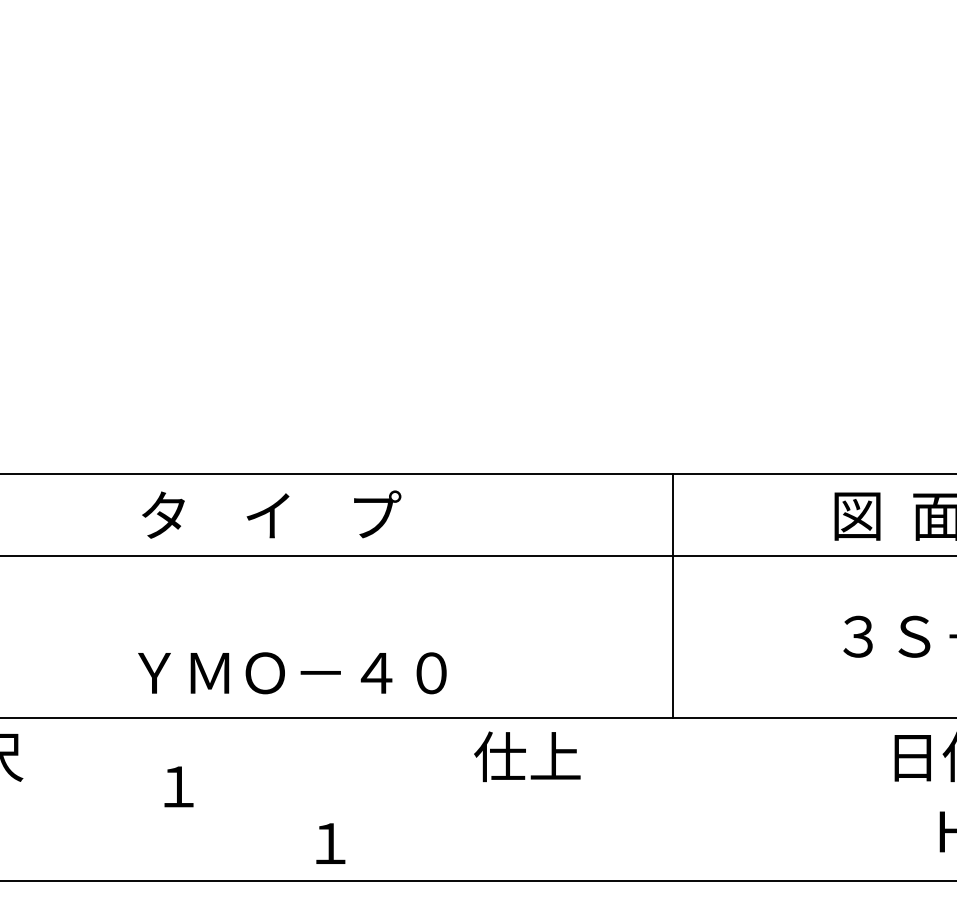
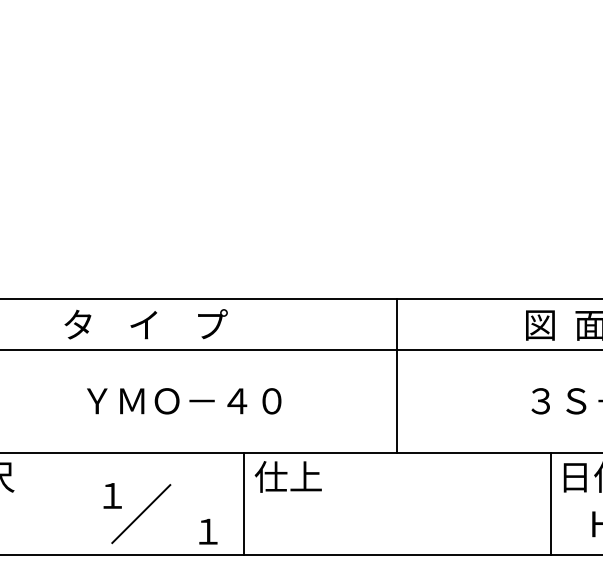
text: (270, 514) -> (145, 324), moved
line: (673, 595) -> (397, 375), moved
text: (292, 673) -> (184, 401), moved
text: (526, 756) -> (287, 476), moved
line: (386, 798) -> (243, 503), added
line: (875, 798) -> (551, 503), added
line: (224, 816) -> (141, 514), added

